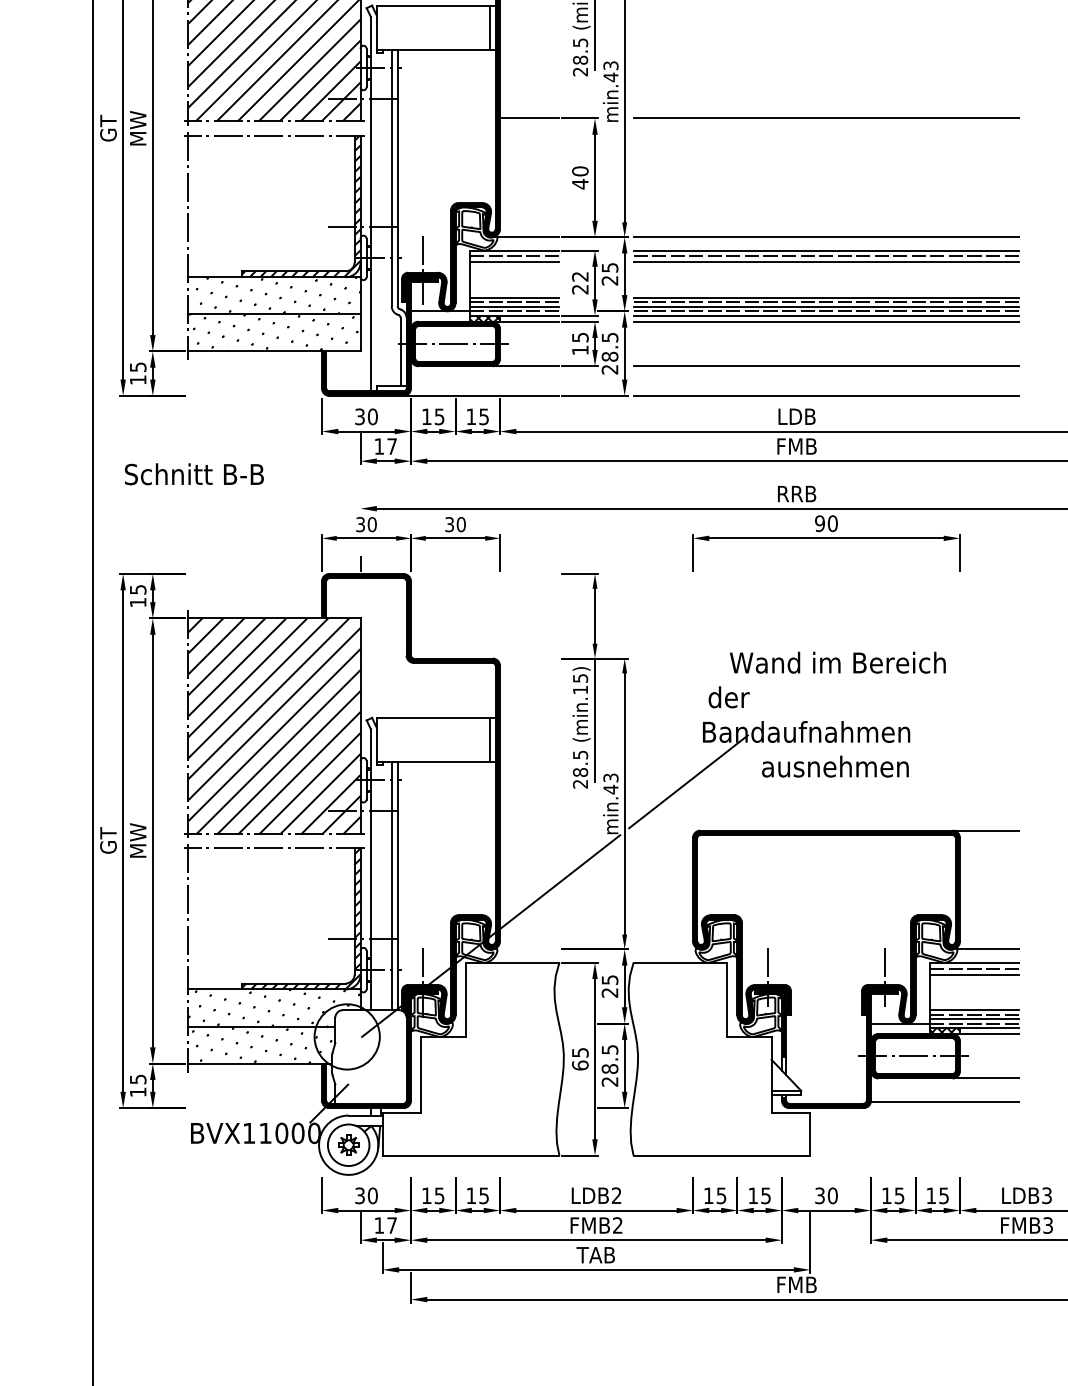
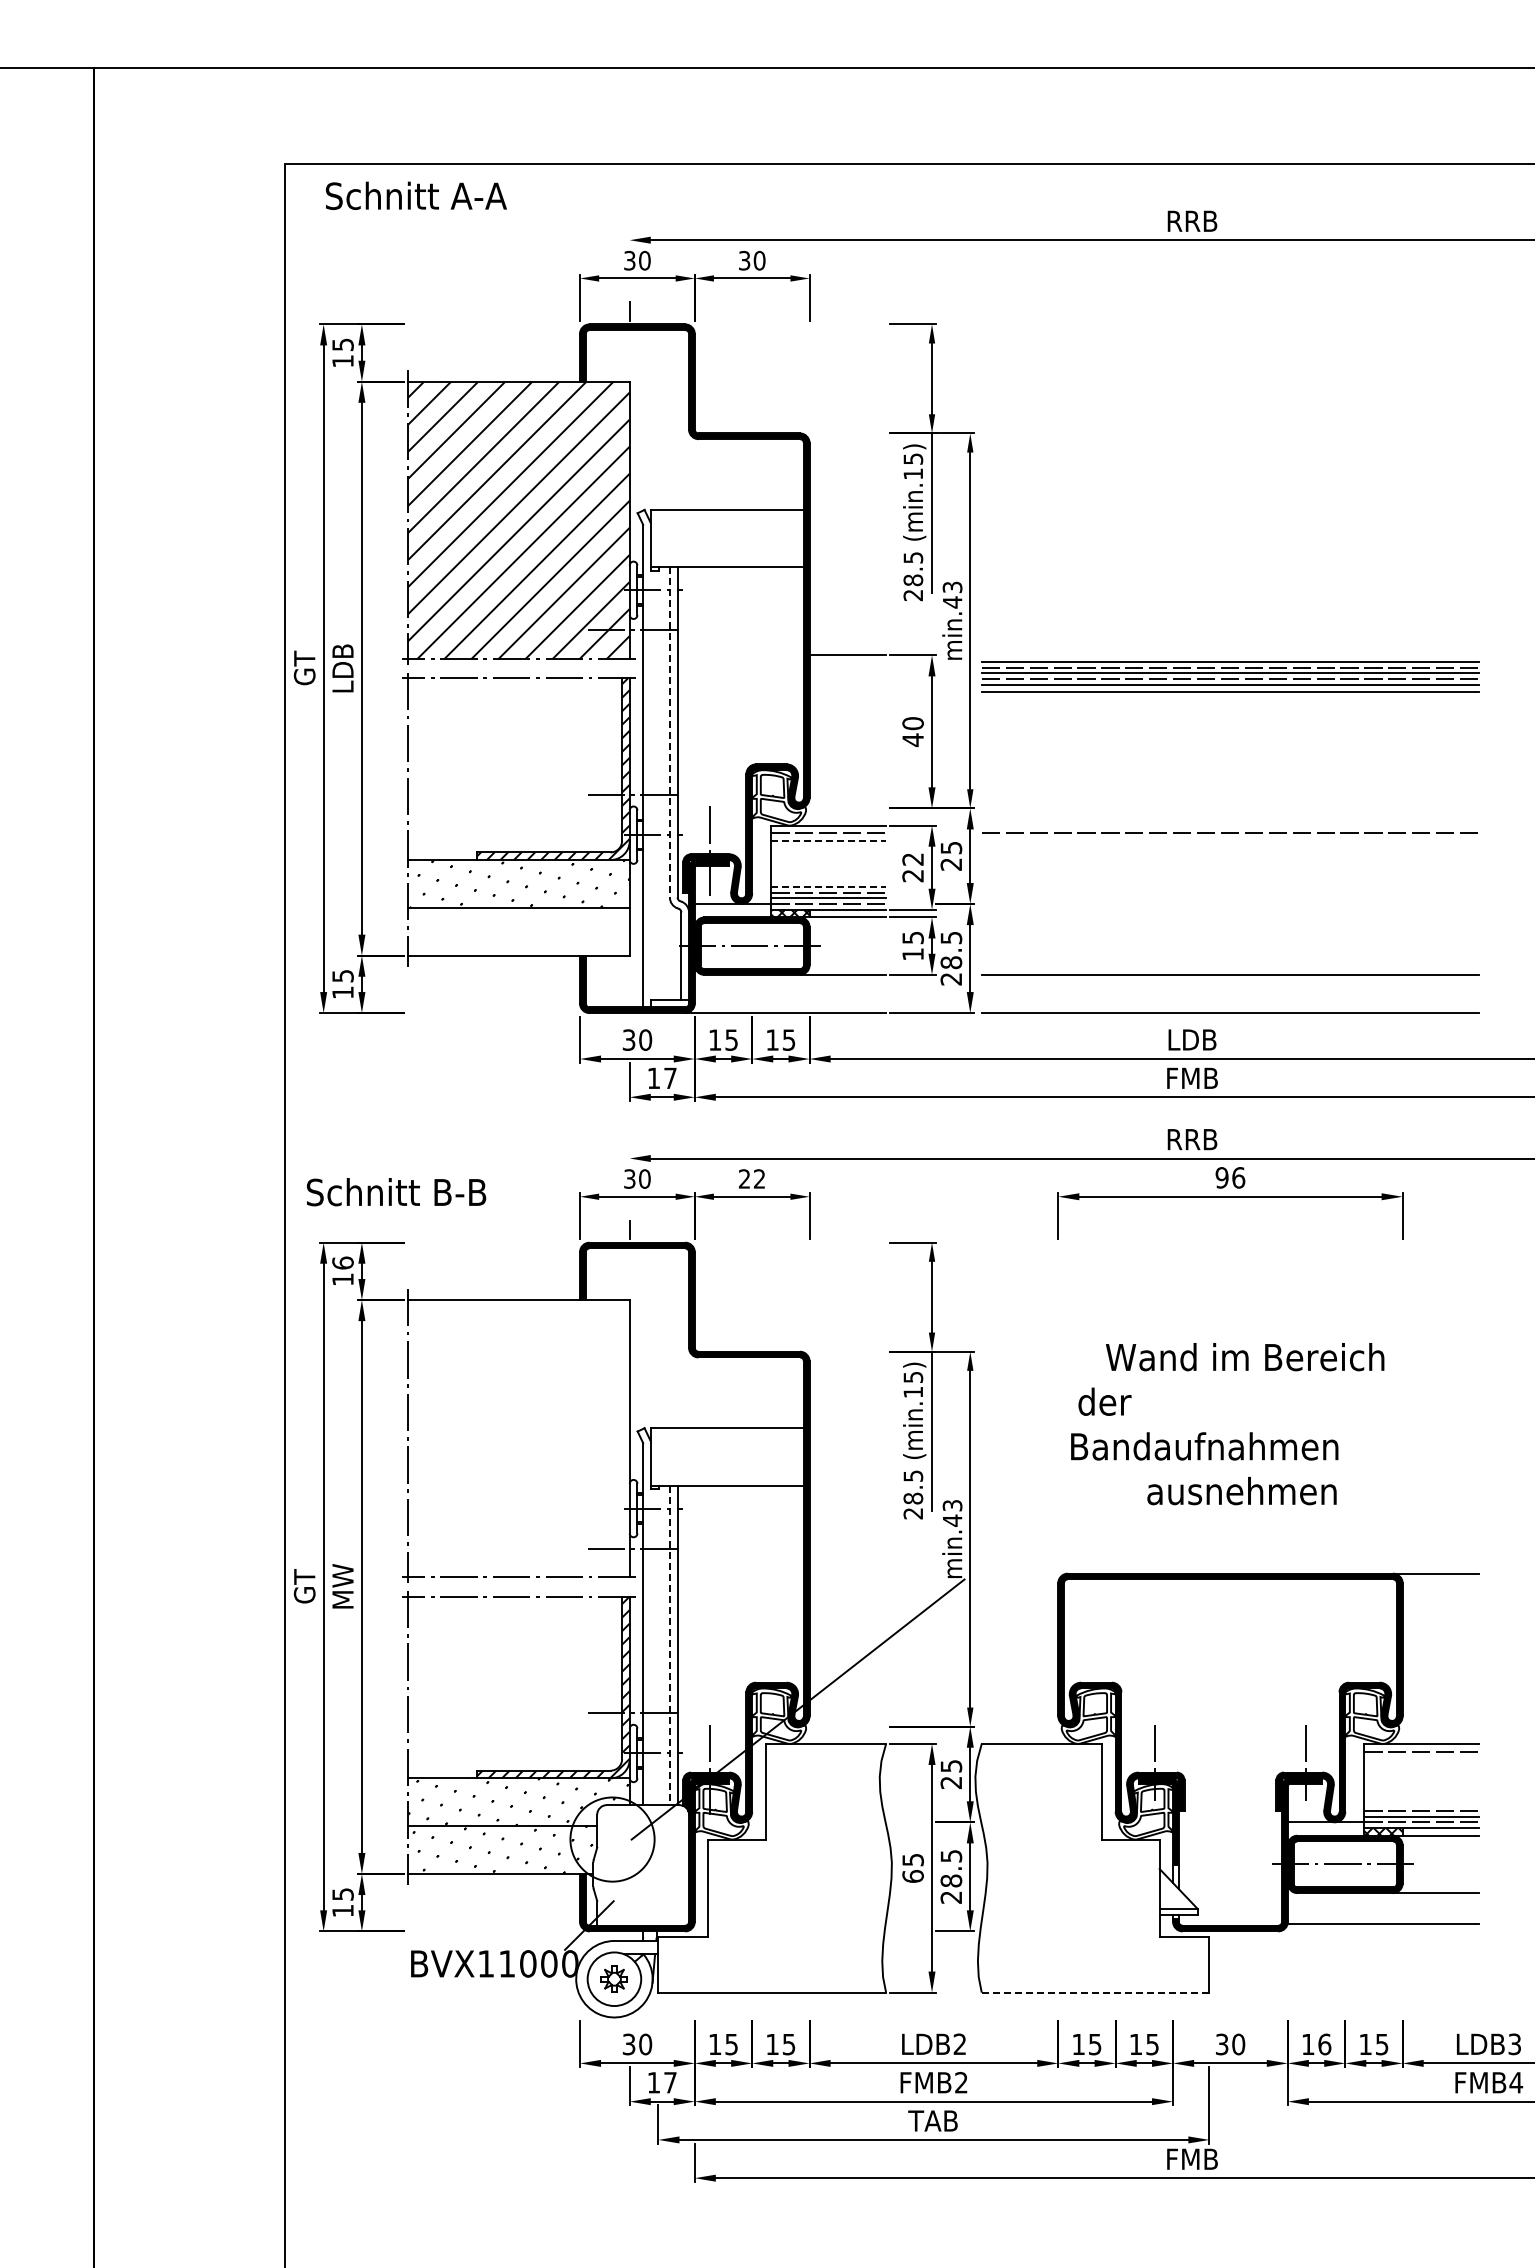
line: (489, 27) -> (796, 538), removed
line: (826, 118) -> (1230, 655), removed
text: (137, 128) -> (342, 668), MW -> LDB
line: (391, 178) -> (669, 732), solid -> dashed
line: (525, 237) -> (842, 808), removed
line: (826, 237) -> (1230, 808), removed
line: (826, 250) -> (1230, 825), removed
line: (515, 262) -> (829, 840), solid -> dashed
line: (826, 262) -> (1230, 840), removed
line: (515, 297) -> (829, 886), solid -> dashed
part: (826, 309) -> (1230, 676), moved
hatch: (275, 332) -> (519, 931), removed
text: (194, 474) -> (396, 1192), moved
text: (832, 523) -> (1238, 1177), 90 -> 96
text: (455, 524) -> (752, 1178), 30 -> 22
text: (137, 589) -> (342, 1262), 15 -> 16
hatch: (274, 725) -> (518, 1438), removed
line: (489, 739) -> (796, 1456), removed
line: (688, 781) -> (1052, 1510), removed
line: (391, 886) -> (669, 1645), solid -> dashed
line: (985, 949) -> (1435, 1726), removed
line: (974, 974) -> (1421, 1759), removed
line: (974, 1010) -> (1421, 1805), removed
line: (721, 1155) -> (1095, 1992), solid -> dashed
text: (899, 1195) -> (1324, 2044), 15 -> 16
text: (1048, 1225) -> (1516, 2082), FMB3 -> FMB4

